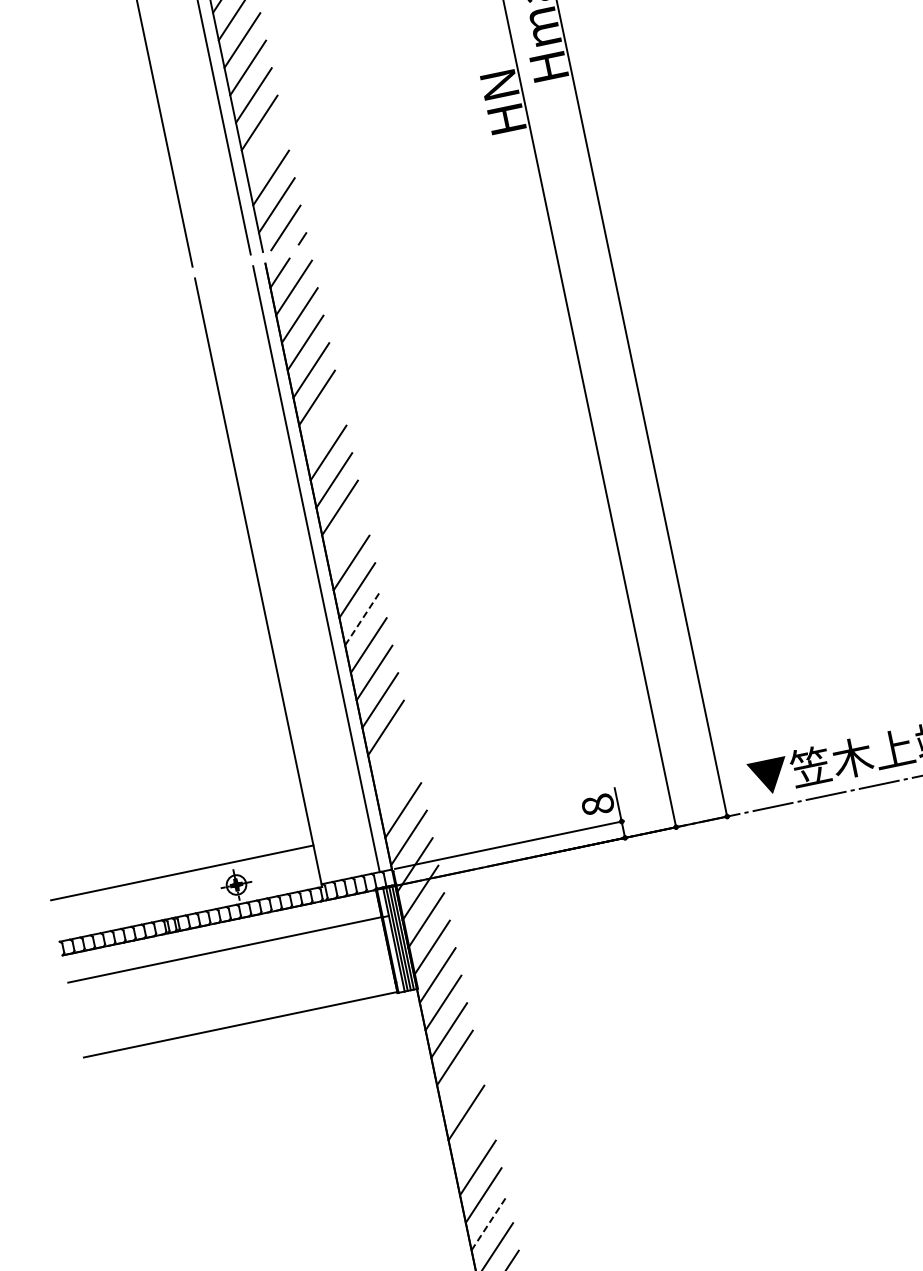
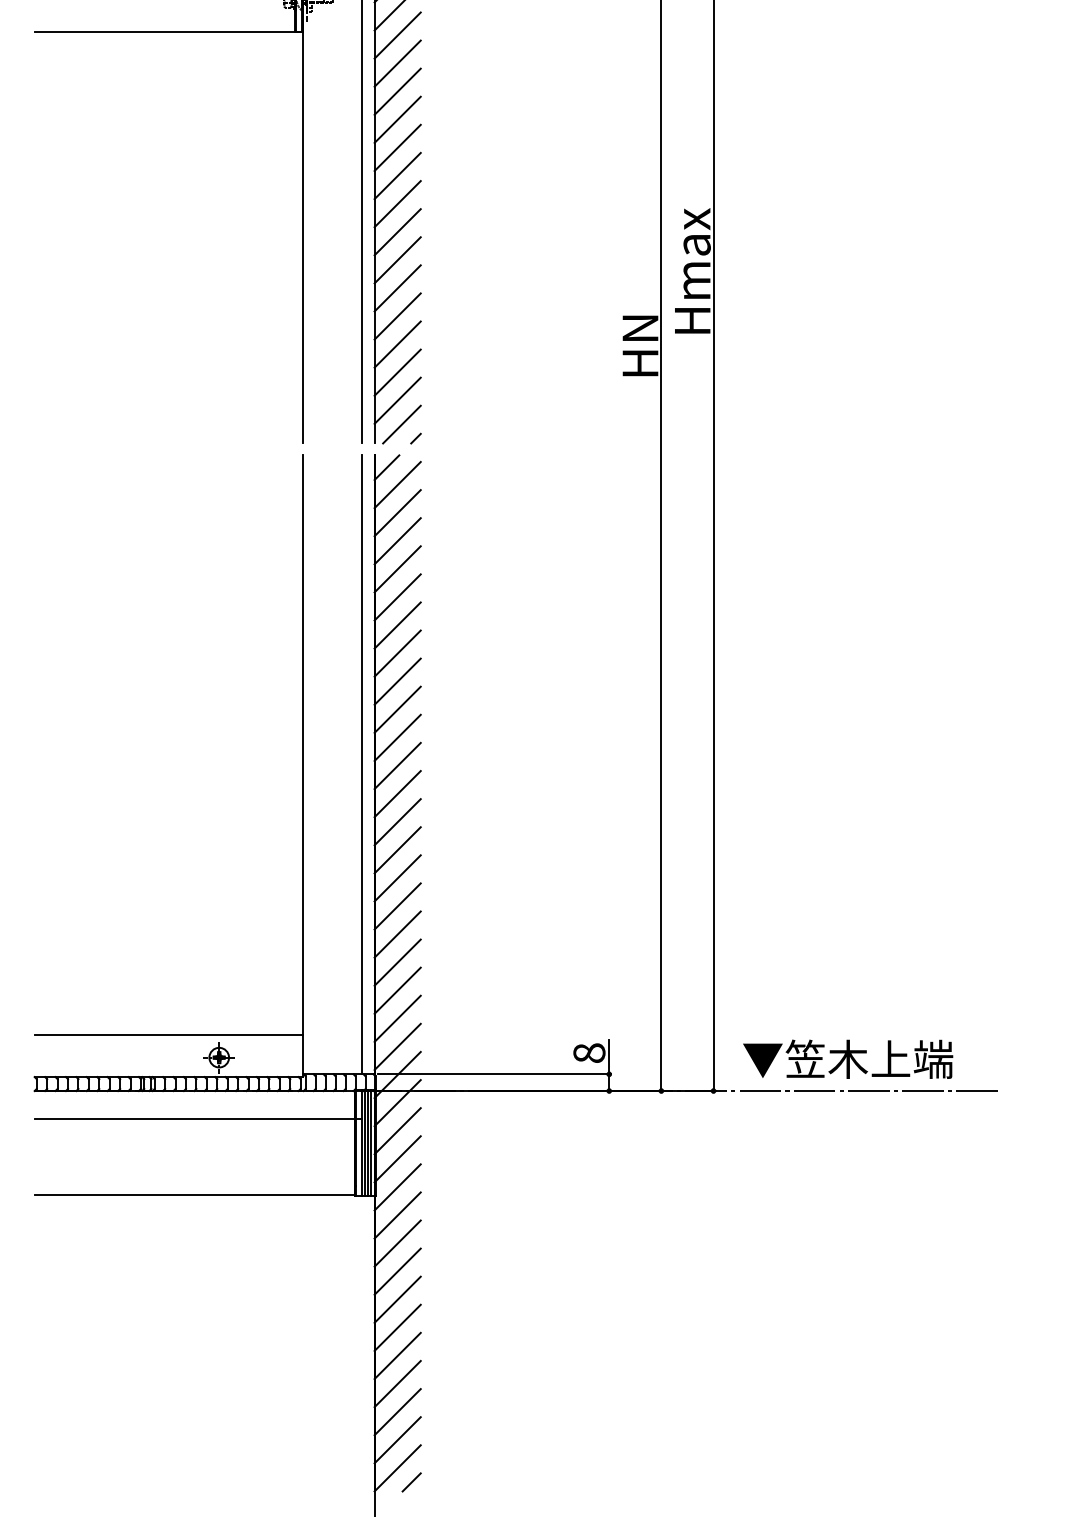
line: (265, 150) -> (397, 344), added
line: (322, 425) -> (397, 625), added
line: (345, 535) -> (397, 737), added
line: (362, 618) -> (397, 822), dashed -> solid
line: (391, 755) -> (397, 962), added
line: (397, 782) -> (397, 990), added
line: (460, 1085) -> (397, 1299), added
line: (471, 1140) -> (397, 1355), added
line: (489, 1223) -> (397, 1440), dashed -> solid

